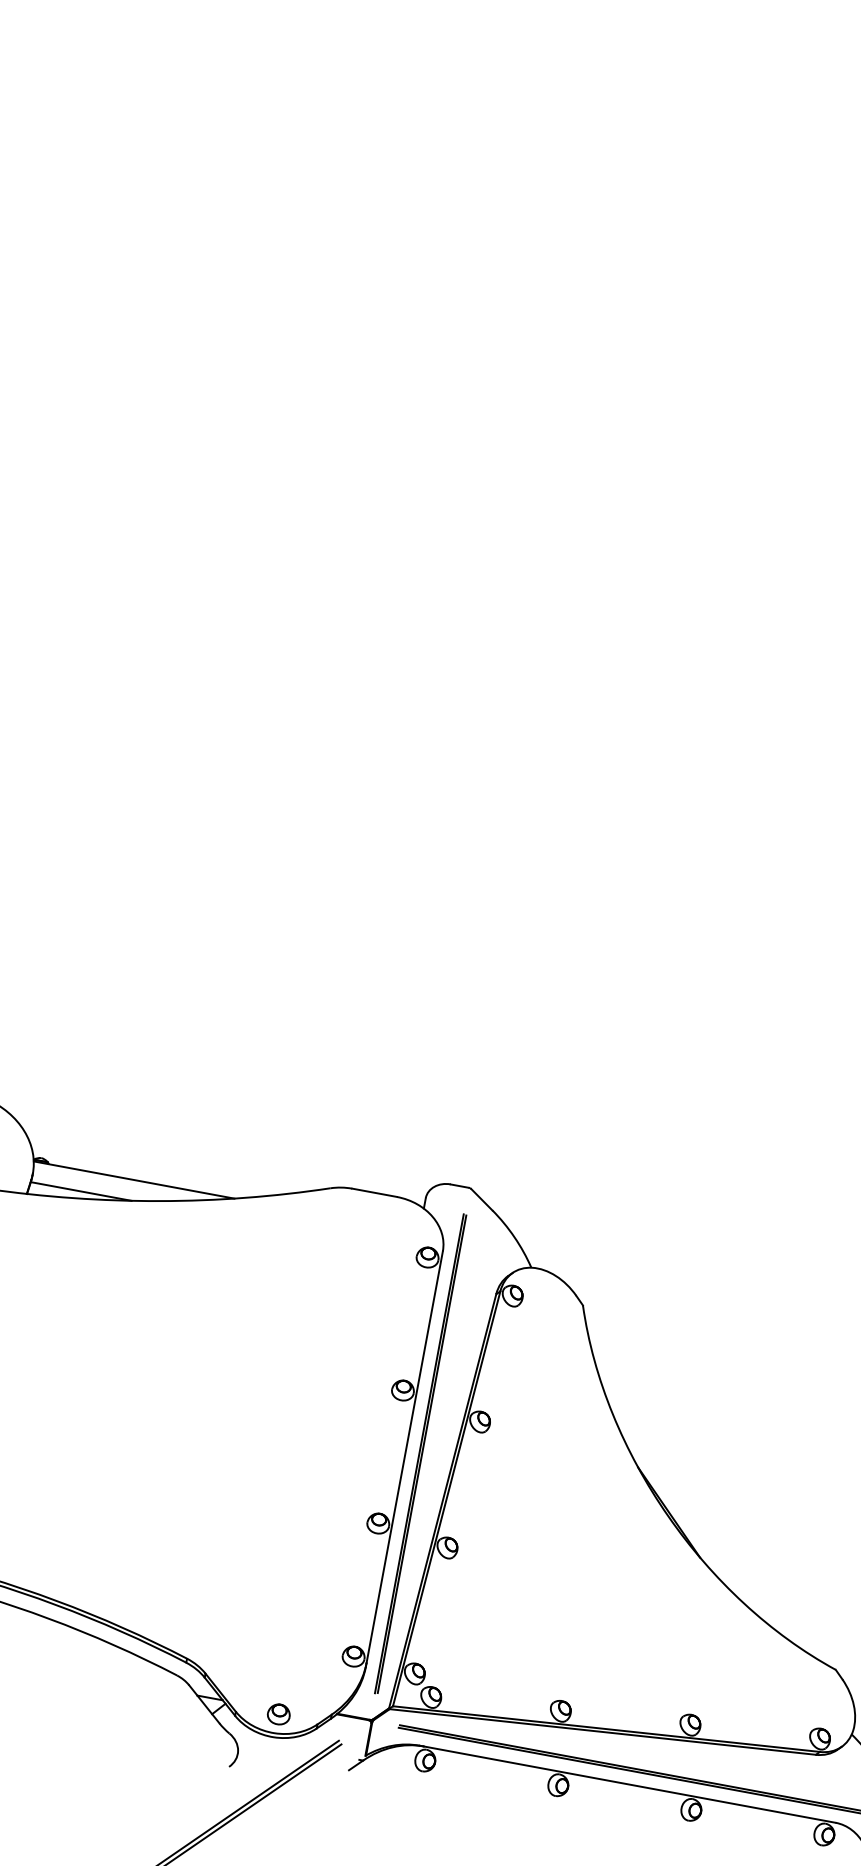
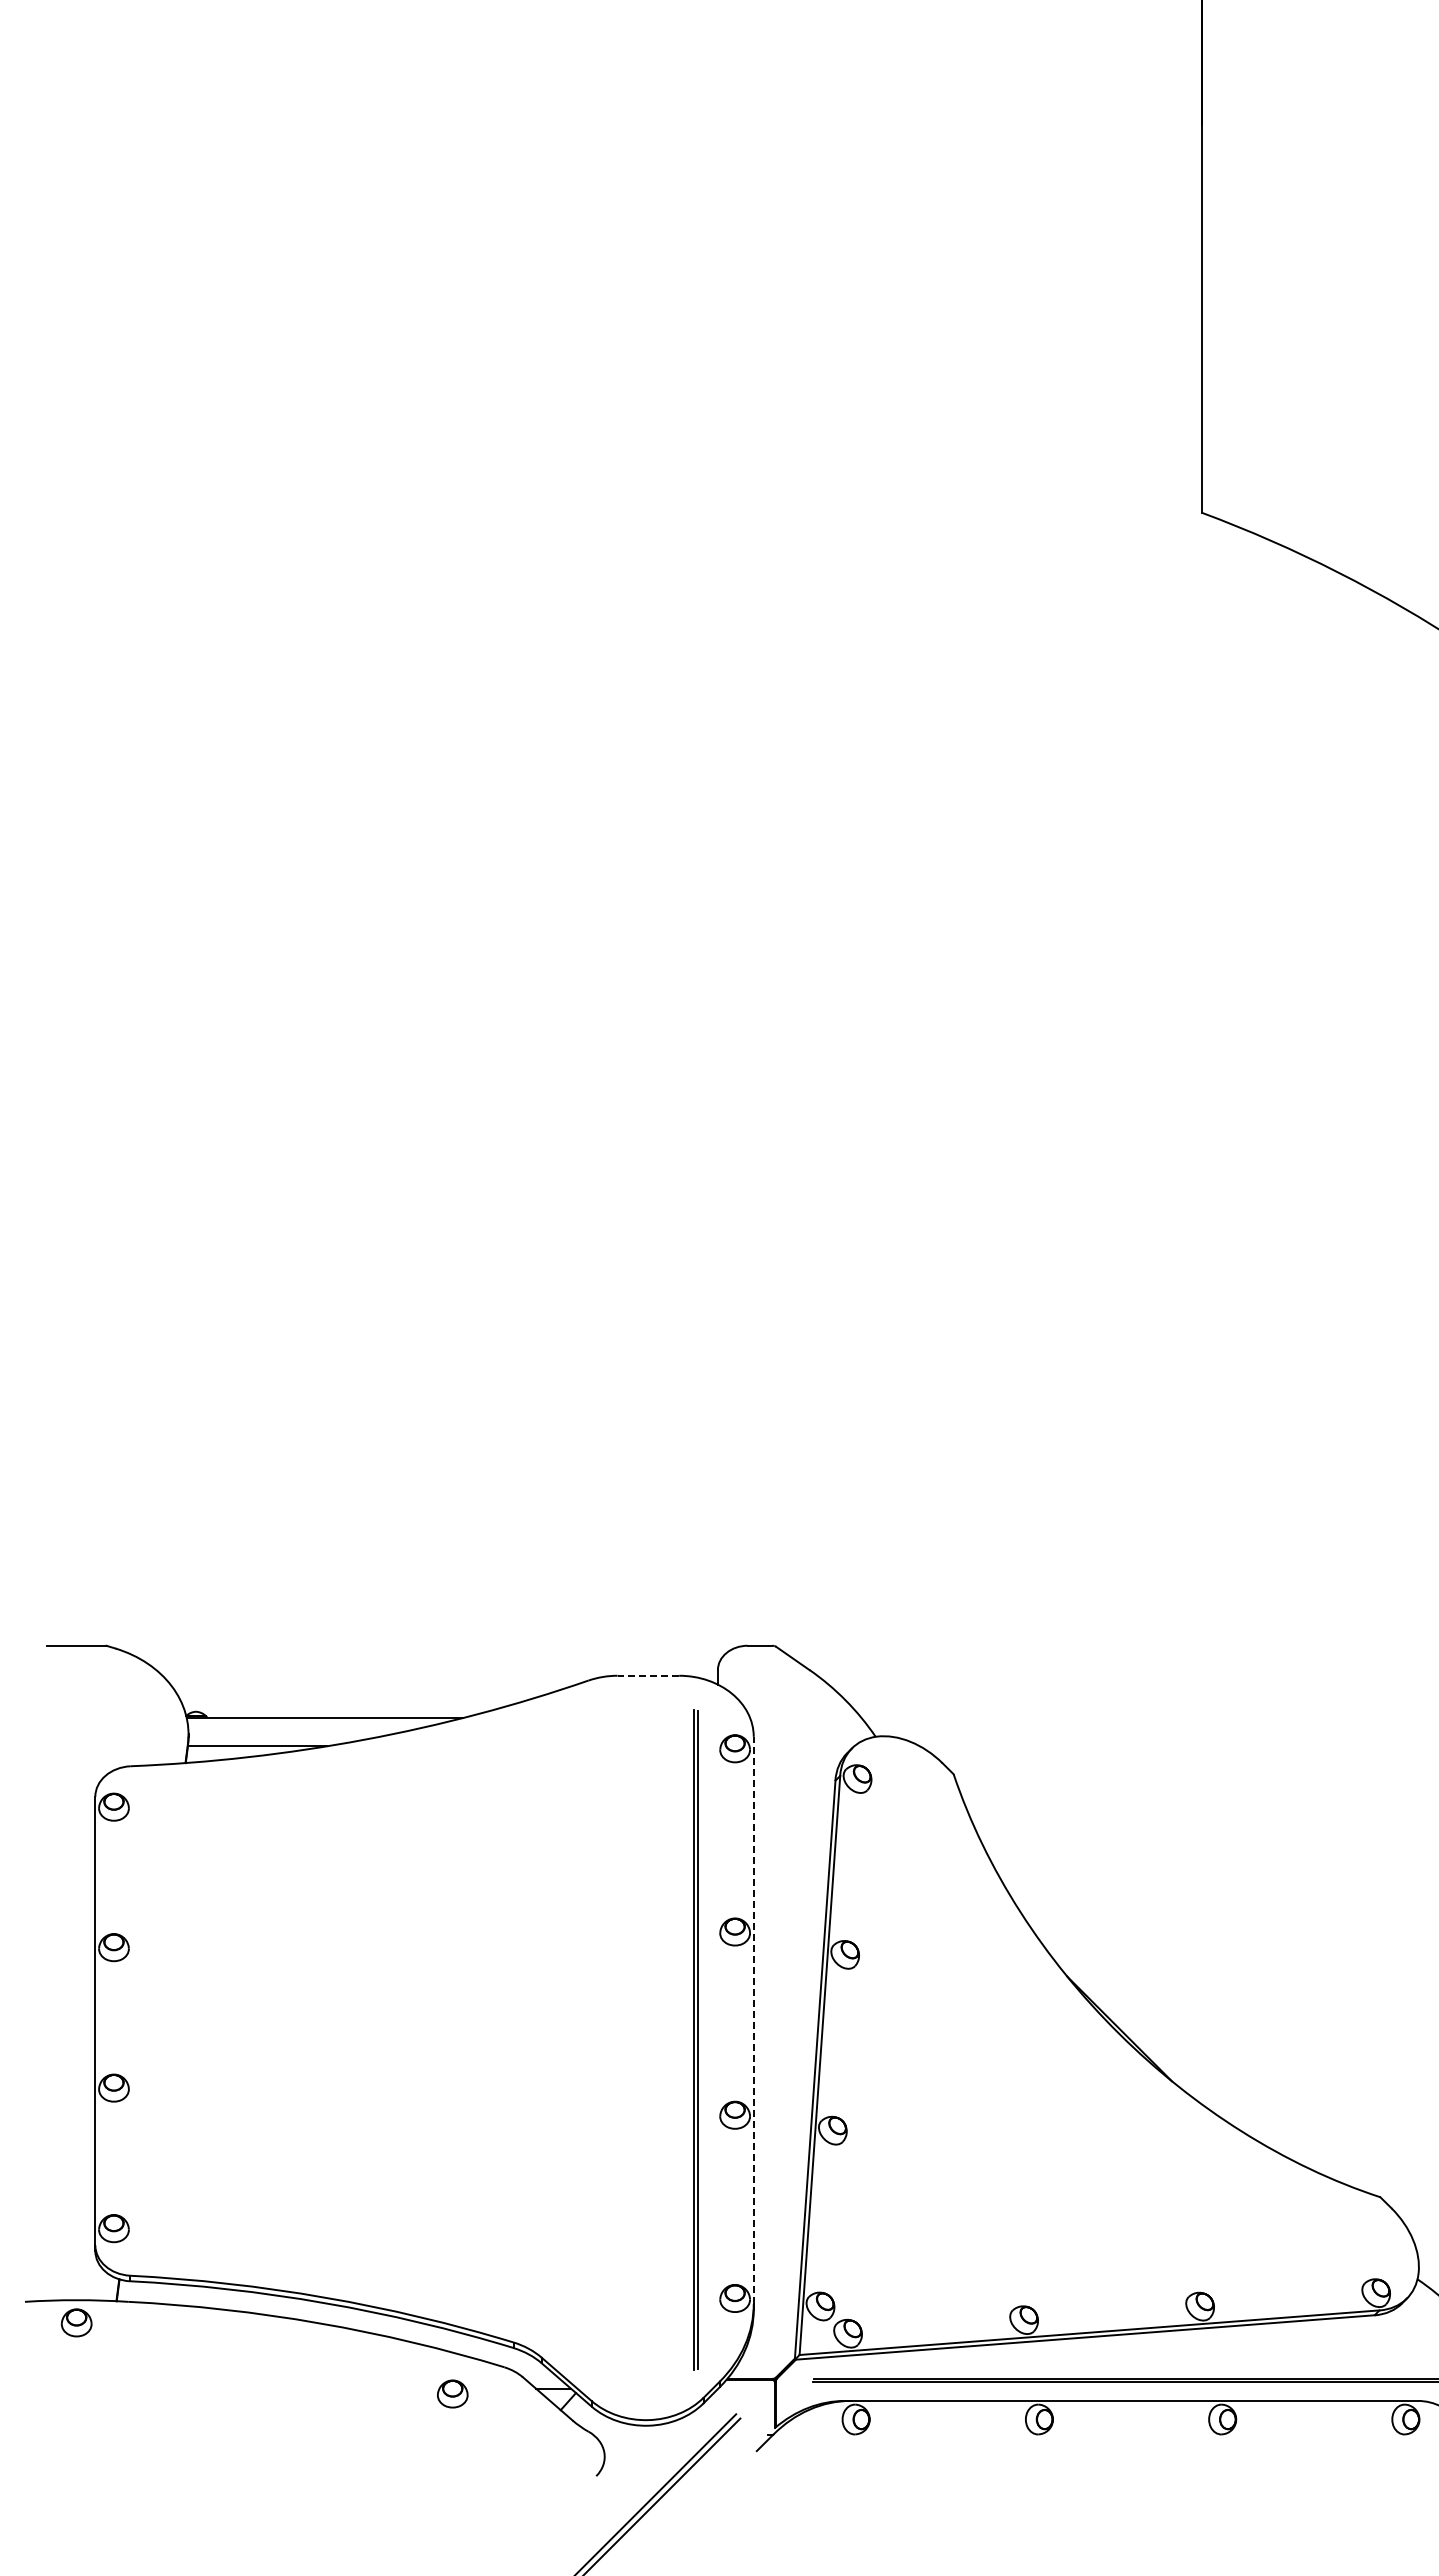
line: (374, 1192) -> (648, 1675), solid -> dashed
part: (420, 1453) -> (695, 2039), moved
line: (404, 1457) -> (753, 2020), solid -> dashed
part: (278, 1714) -> (452, 2393), moved

